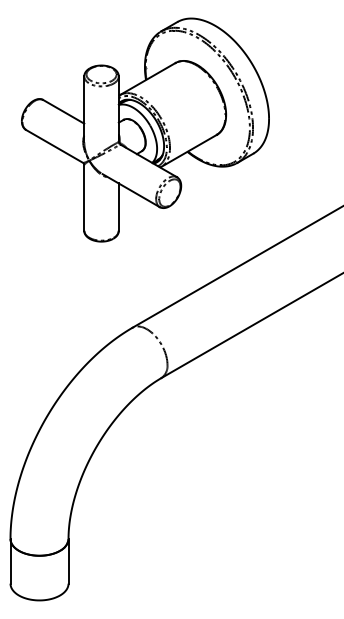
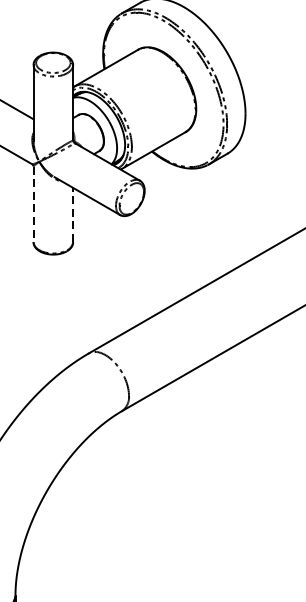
line: (84, 197) -> (33, 203), solid -> dashed
line: (118, 207) -> (72, 215), solid -> dashed

